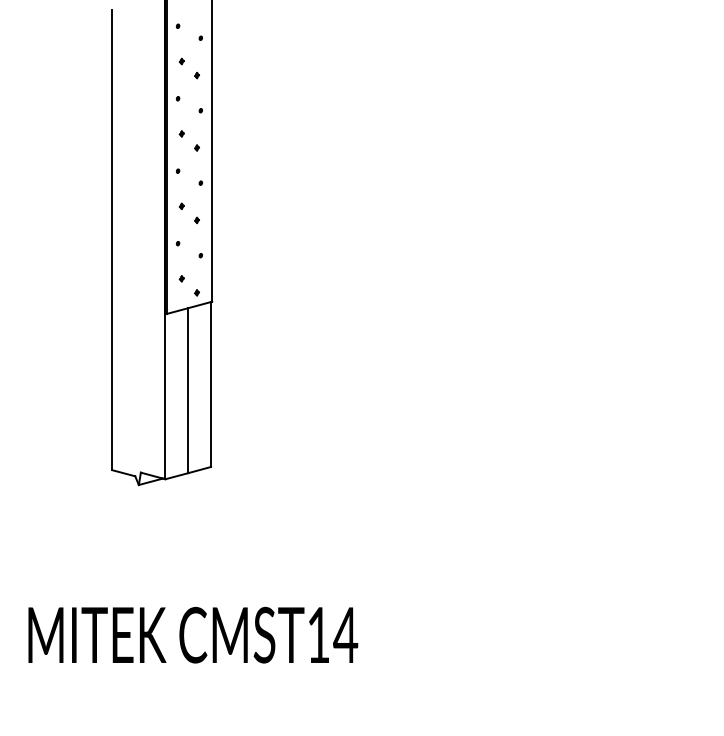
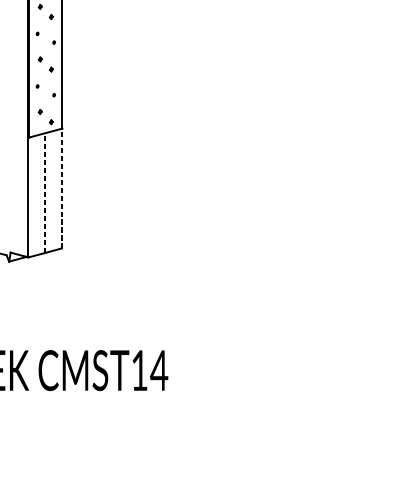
line: (211, 384) -> (61, 188), solid -> dashed
line: (188, 390) -> (45, 193), solid -> dashed

